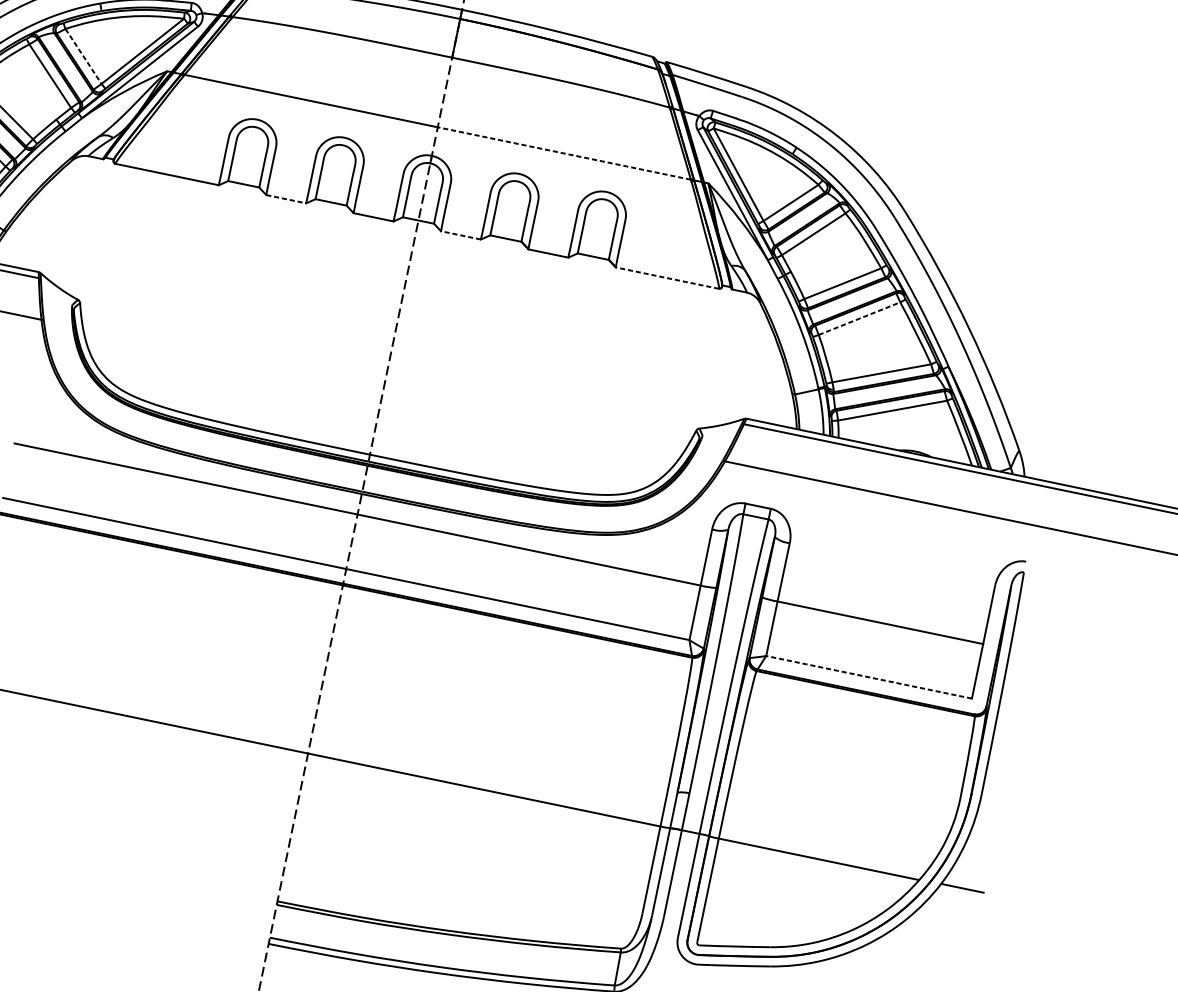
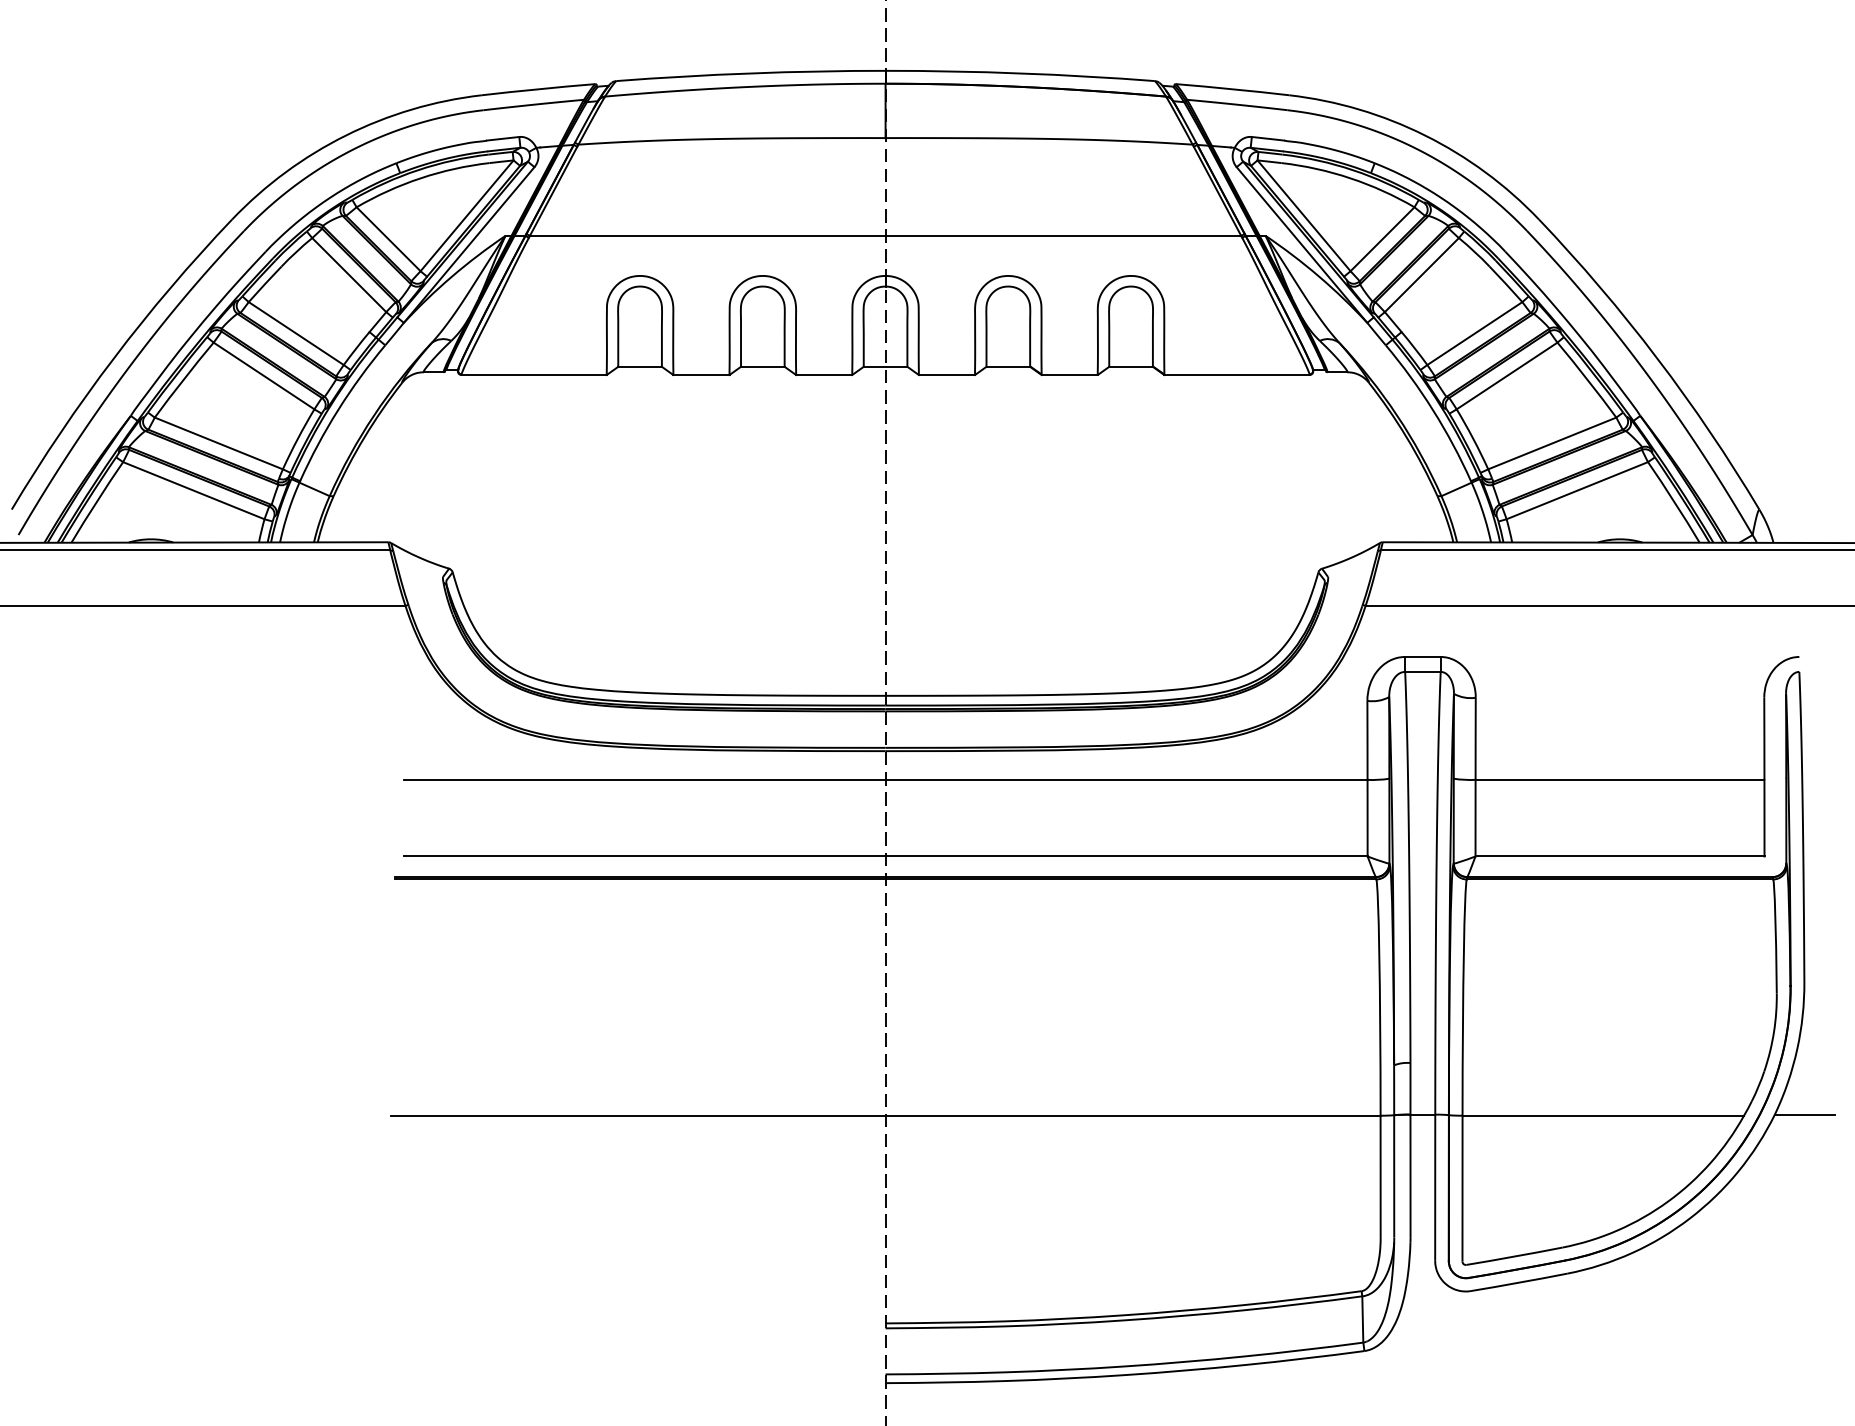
line: (83, 56) -> (388, 239), dashed -> solid
line: (564, 153) -> (1063, 235), dashed -> solid
line: (286, 199) -> (701, 375), dashed -> solid
line: (460, 235) -> (946, 375), dashed -> solid
line: (667, 278) -> (1236, 375), dashed -> solid
line: (859, 318) -> (1507, 375), dashed -> solid
line: (868, 677) -> (1619, 856), dashed -> solid

